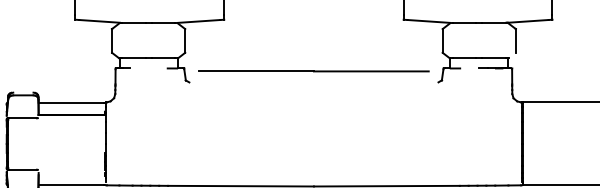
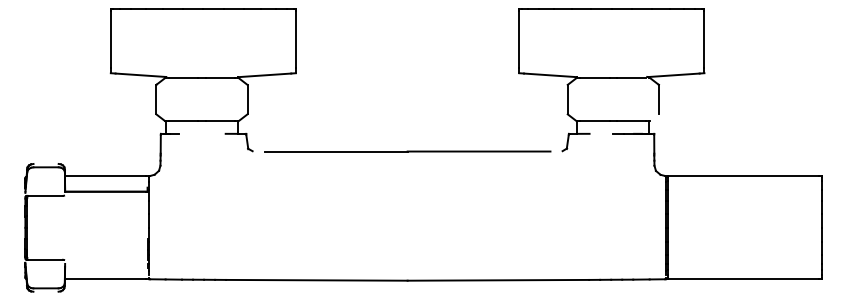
line: (313, 71) -> (407, 151), moved

